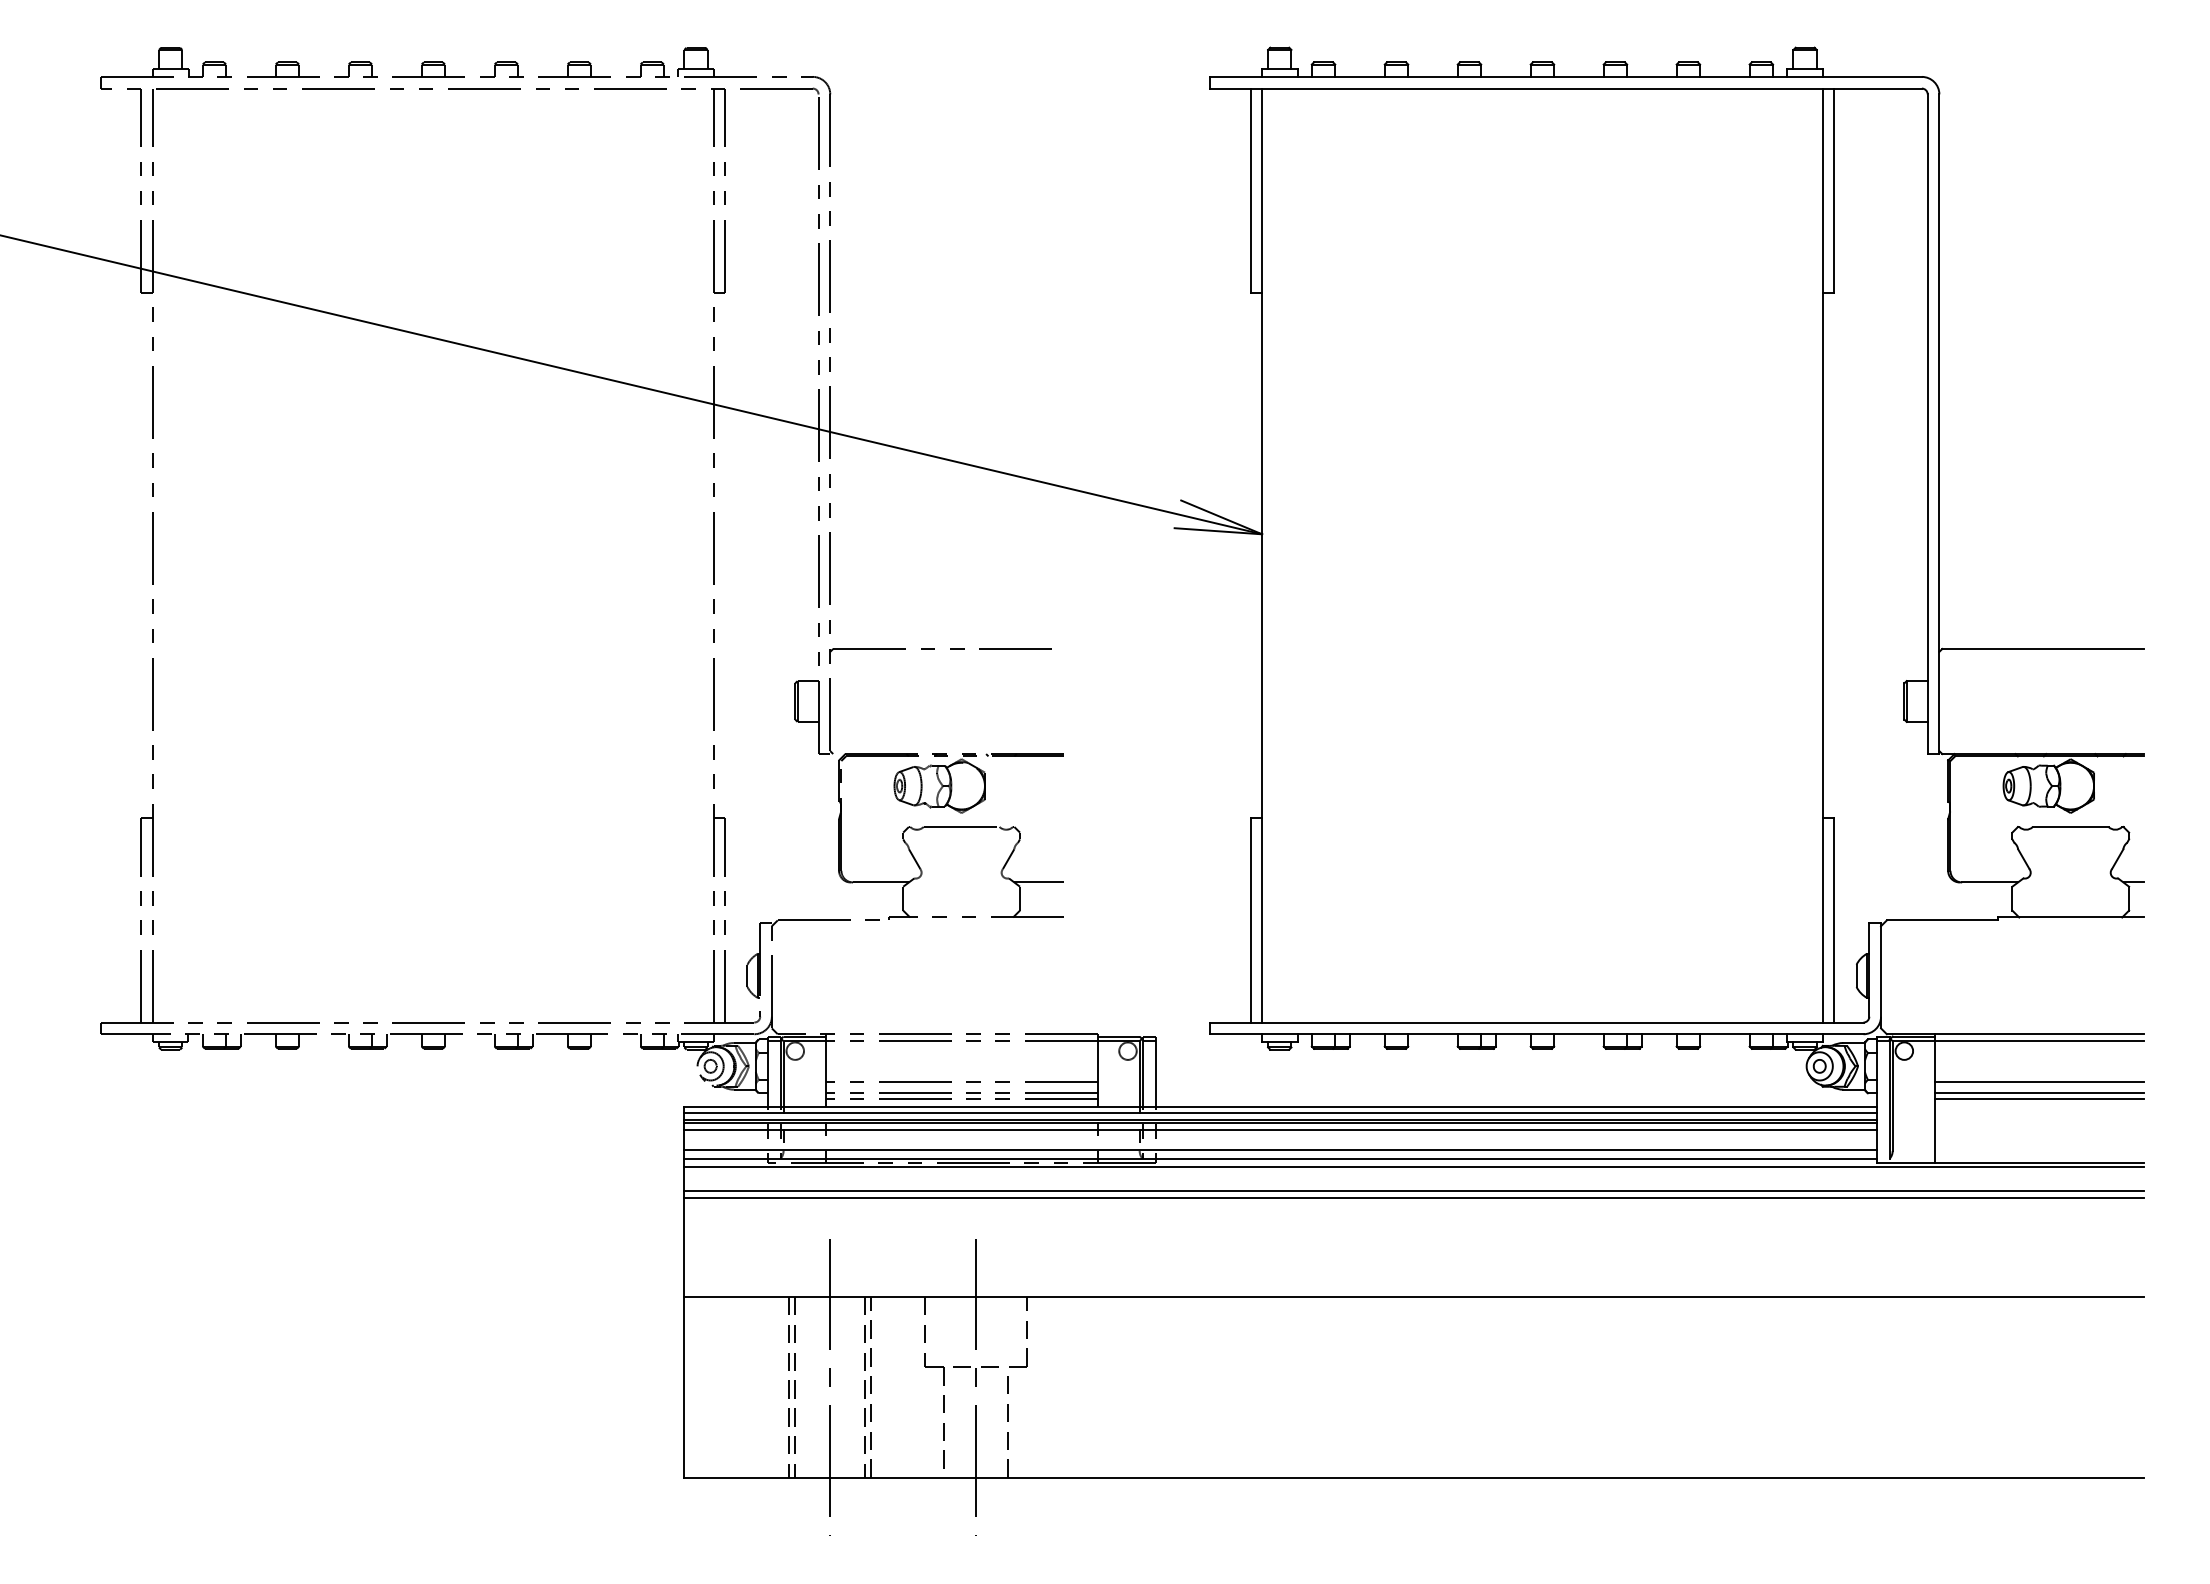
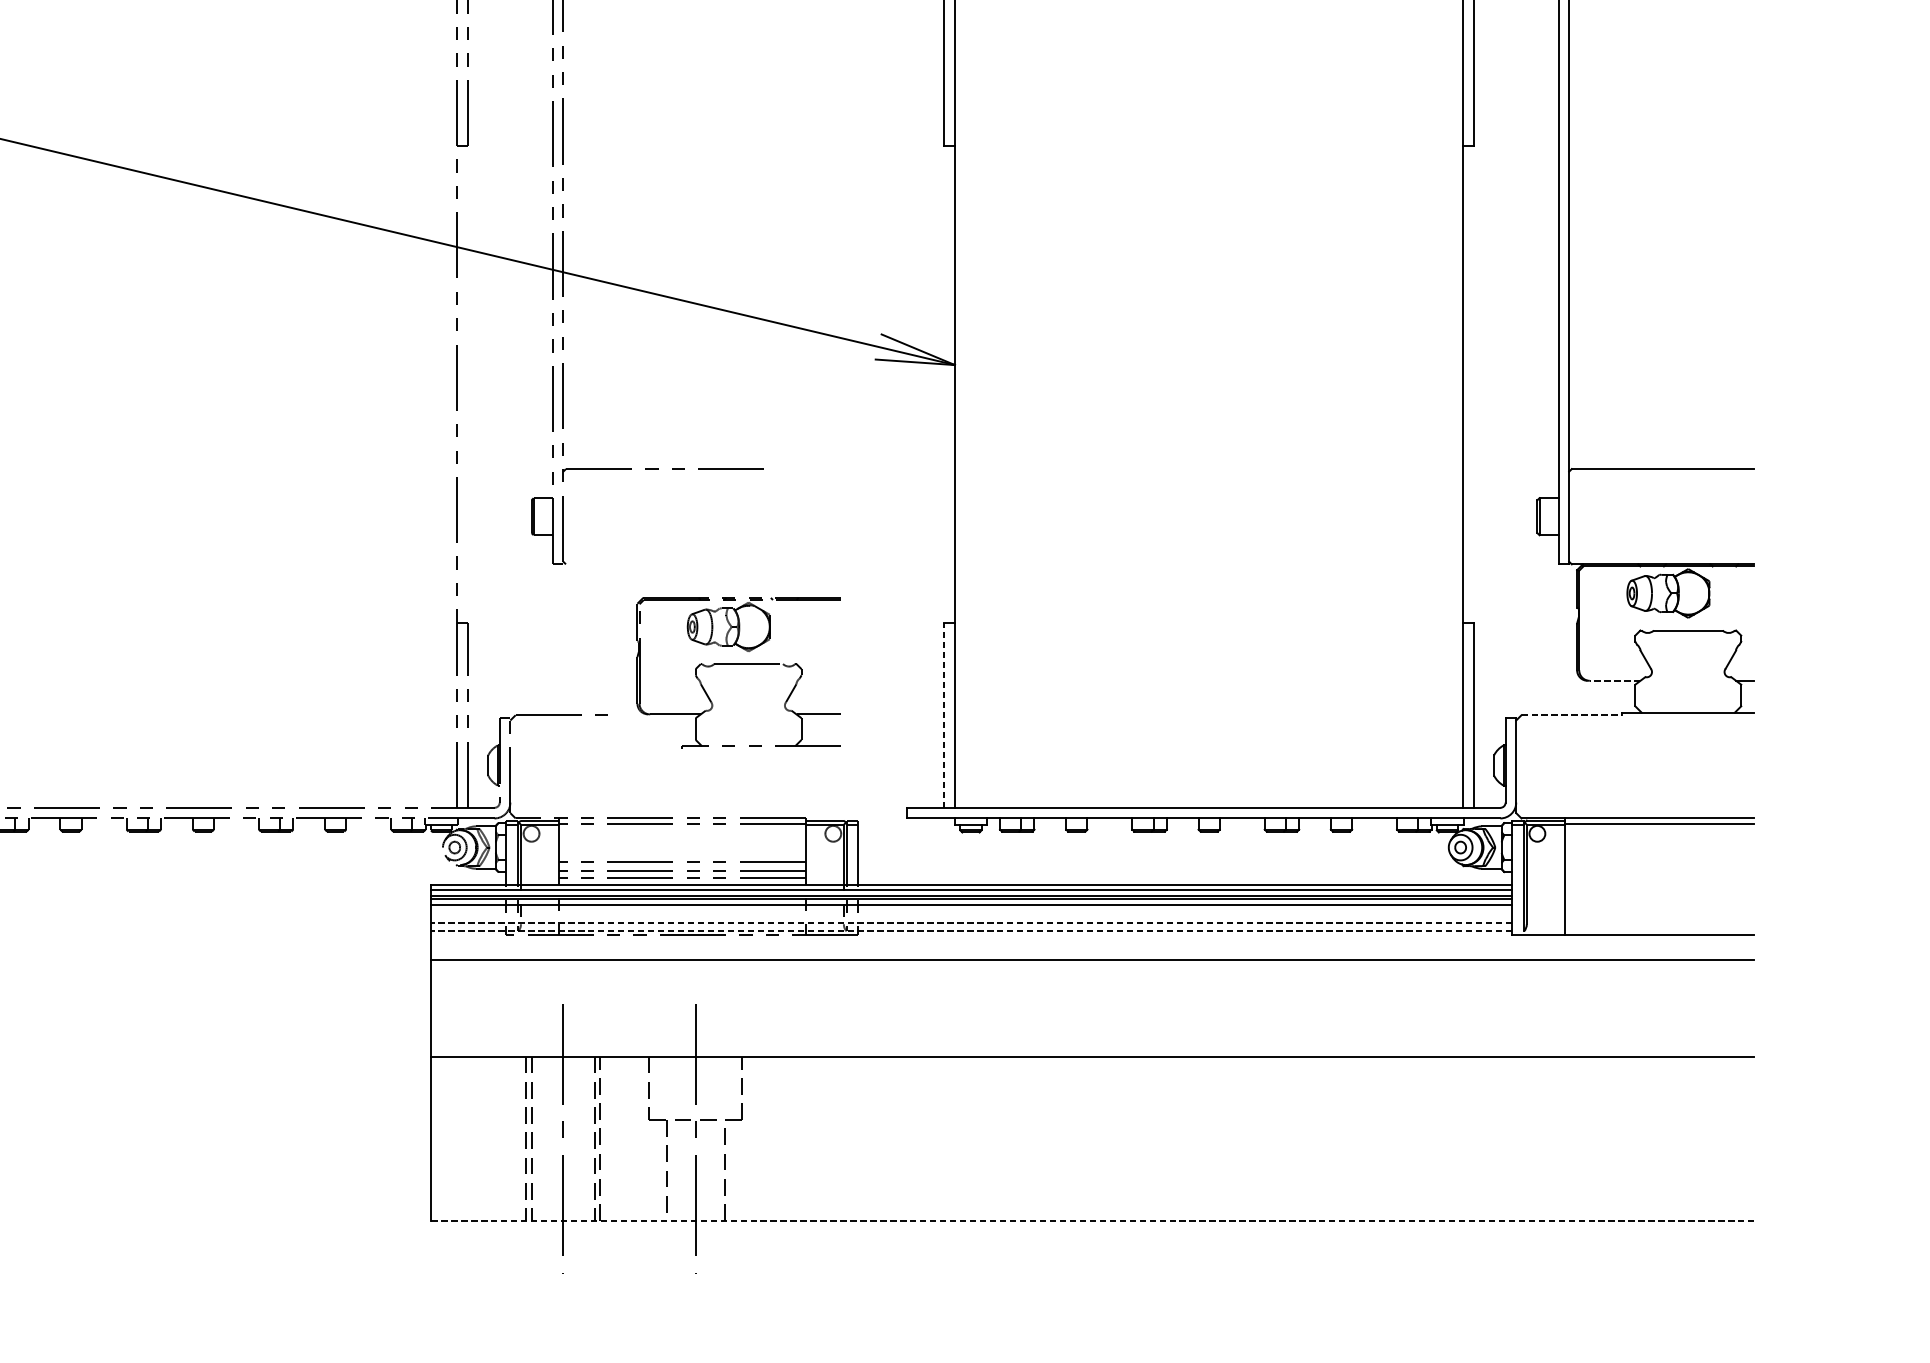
part: (950, 827) -> (738, 664), moved
line: (1990, 882) -> (1615, 680), solid -> dashed
line: (1250, 919) -> (944, 714), solid -> dashed
line: (1942, 920) -> (1571, 715), solid -> dashed
line: (2038, 1082) -> (1659, 862), removed
line: (2038, 1092) -> (1659, 871), removed
line: (2038, 1099) -> (1659, 877), removed
line: (1279, 1149) -> (970, 922), solid -> dashed
line: (1279, 1158) -> (970, 931), solid -> dashed
line: (1413, 1166) -> (1092, 938), removed
line: (1413, 1197) -> (1092, 966), removed
line: (1414, 1477) -> (1093, 1220), solid -> dashed

